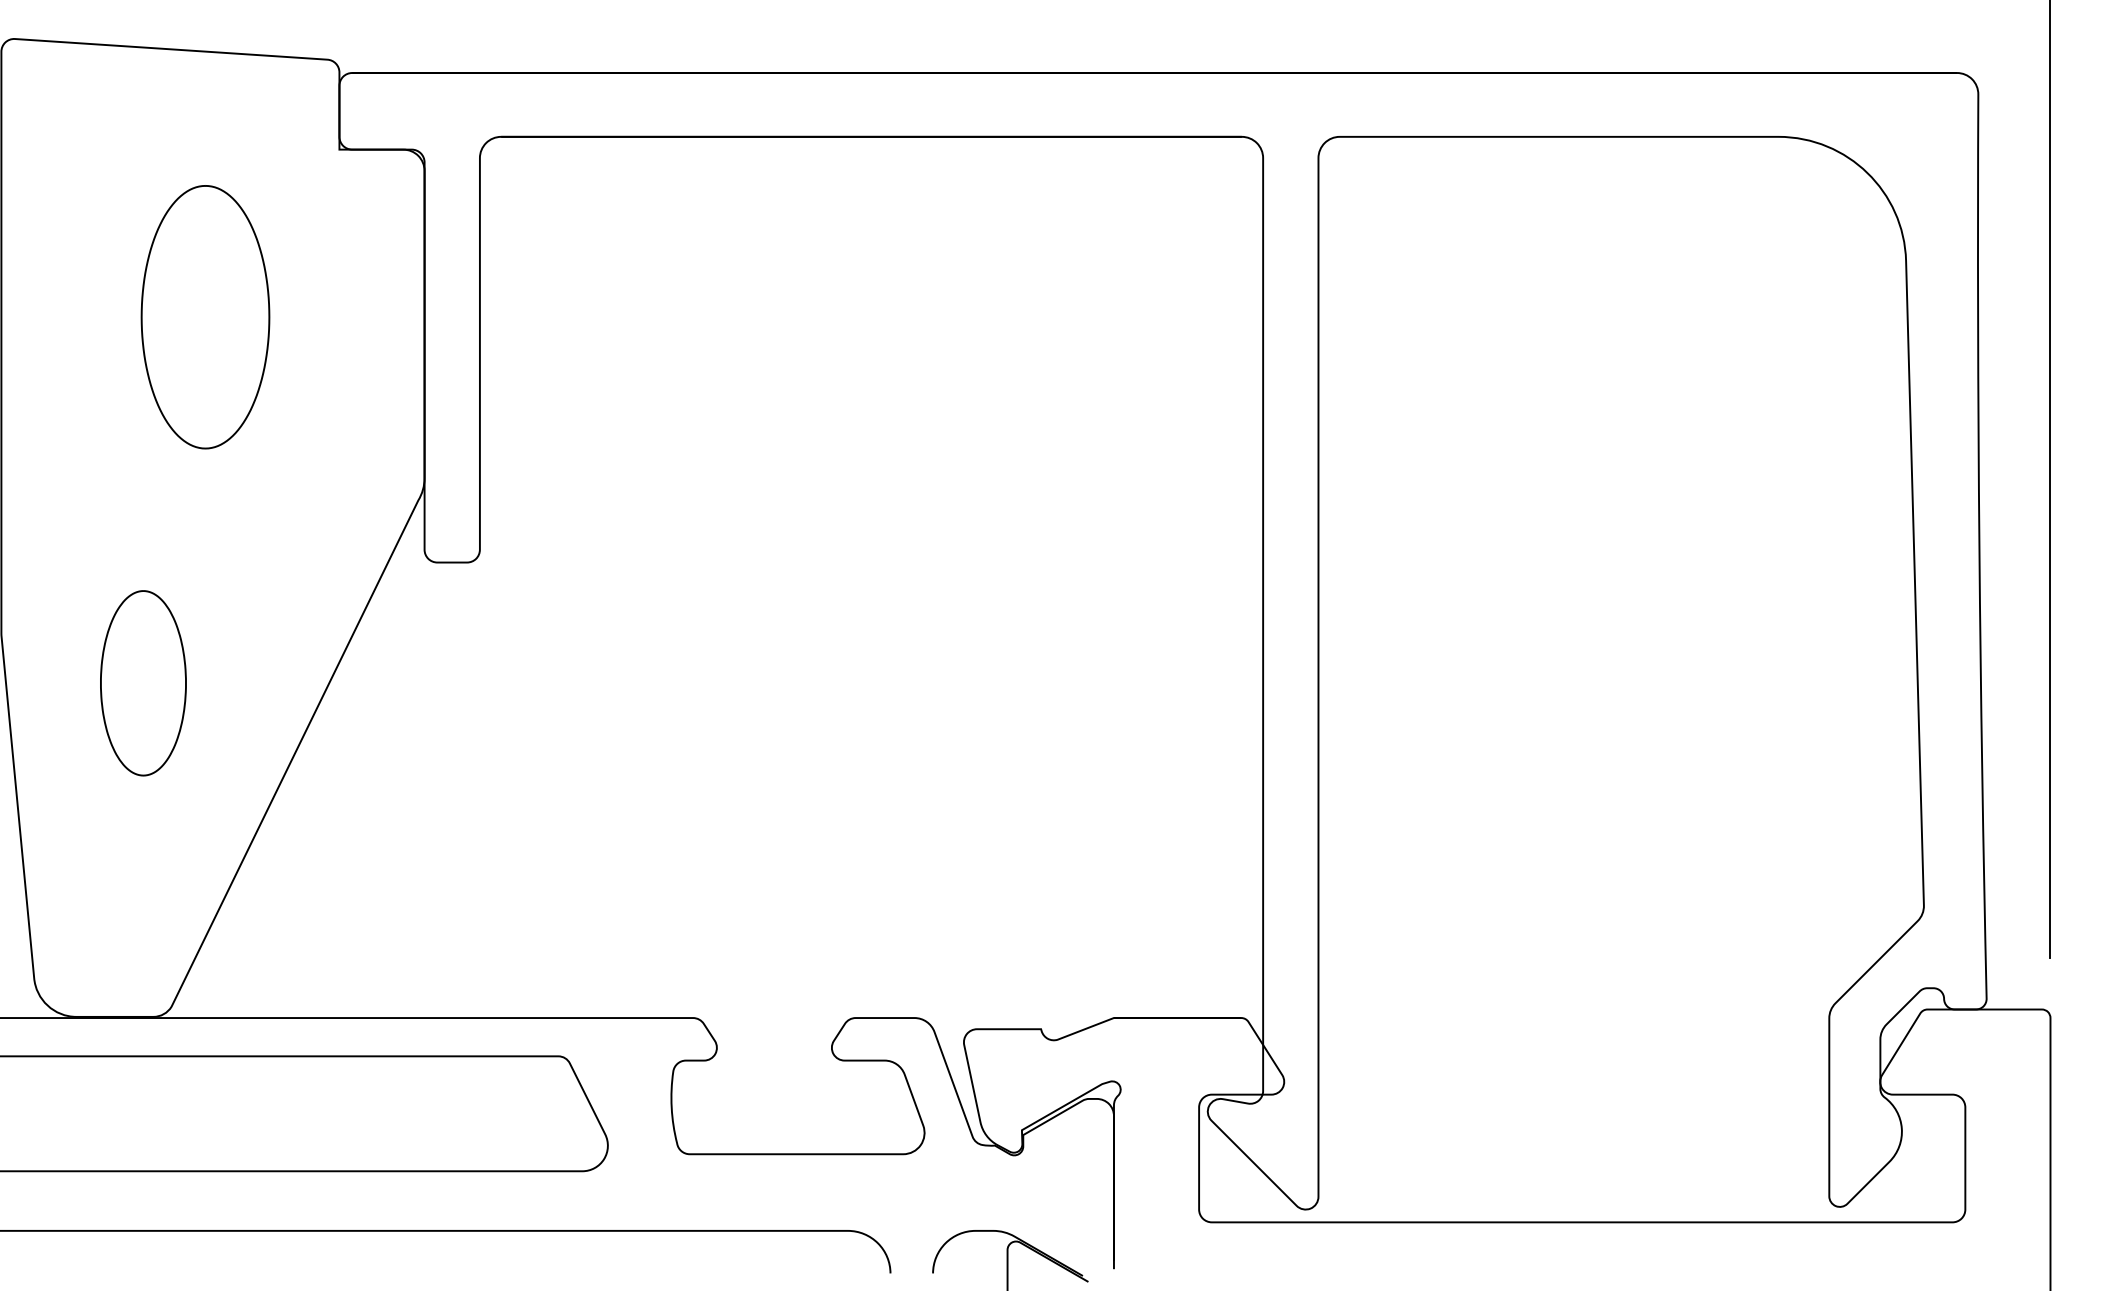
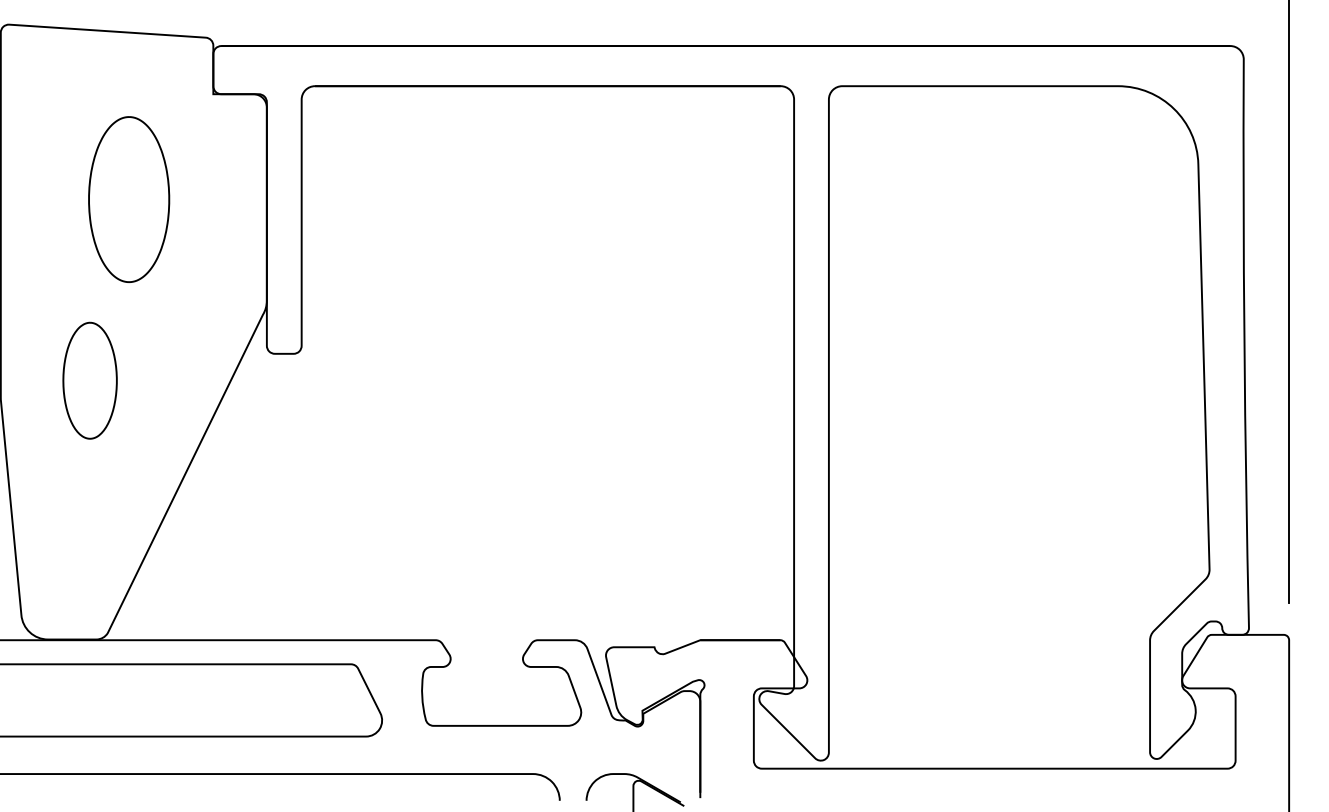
part: (142, 682) -> (89, 380), moved

